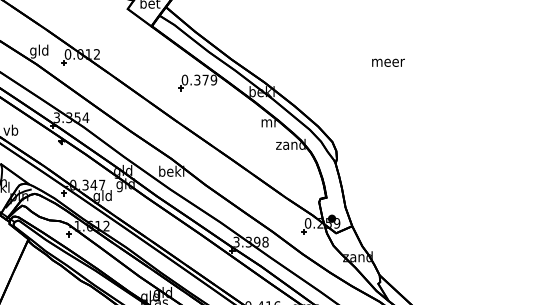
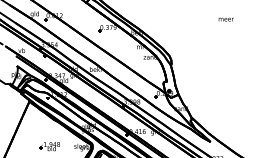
text: (386, 62) -> (225, 19), moved

